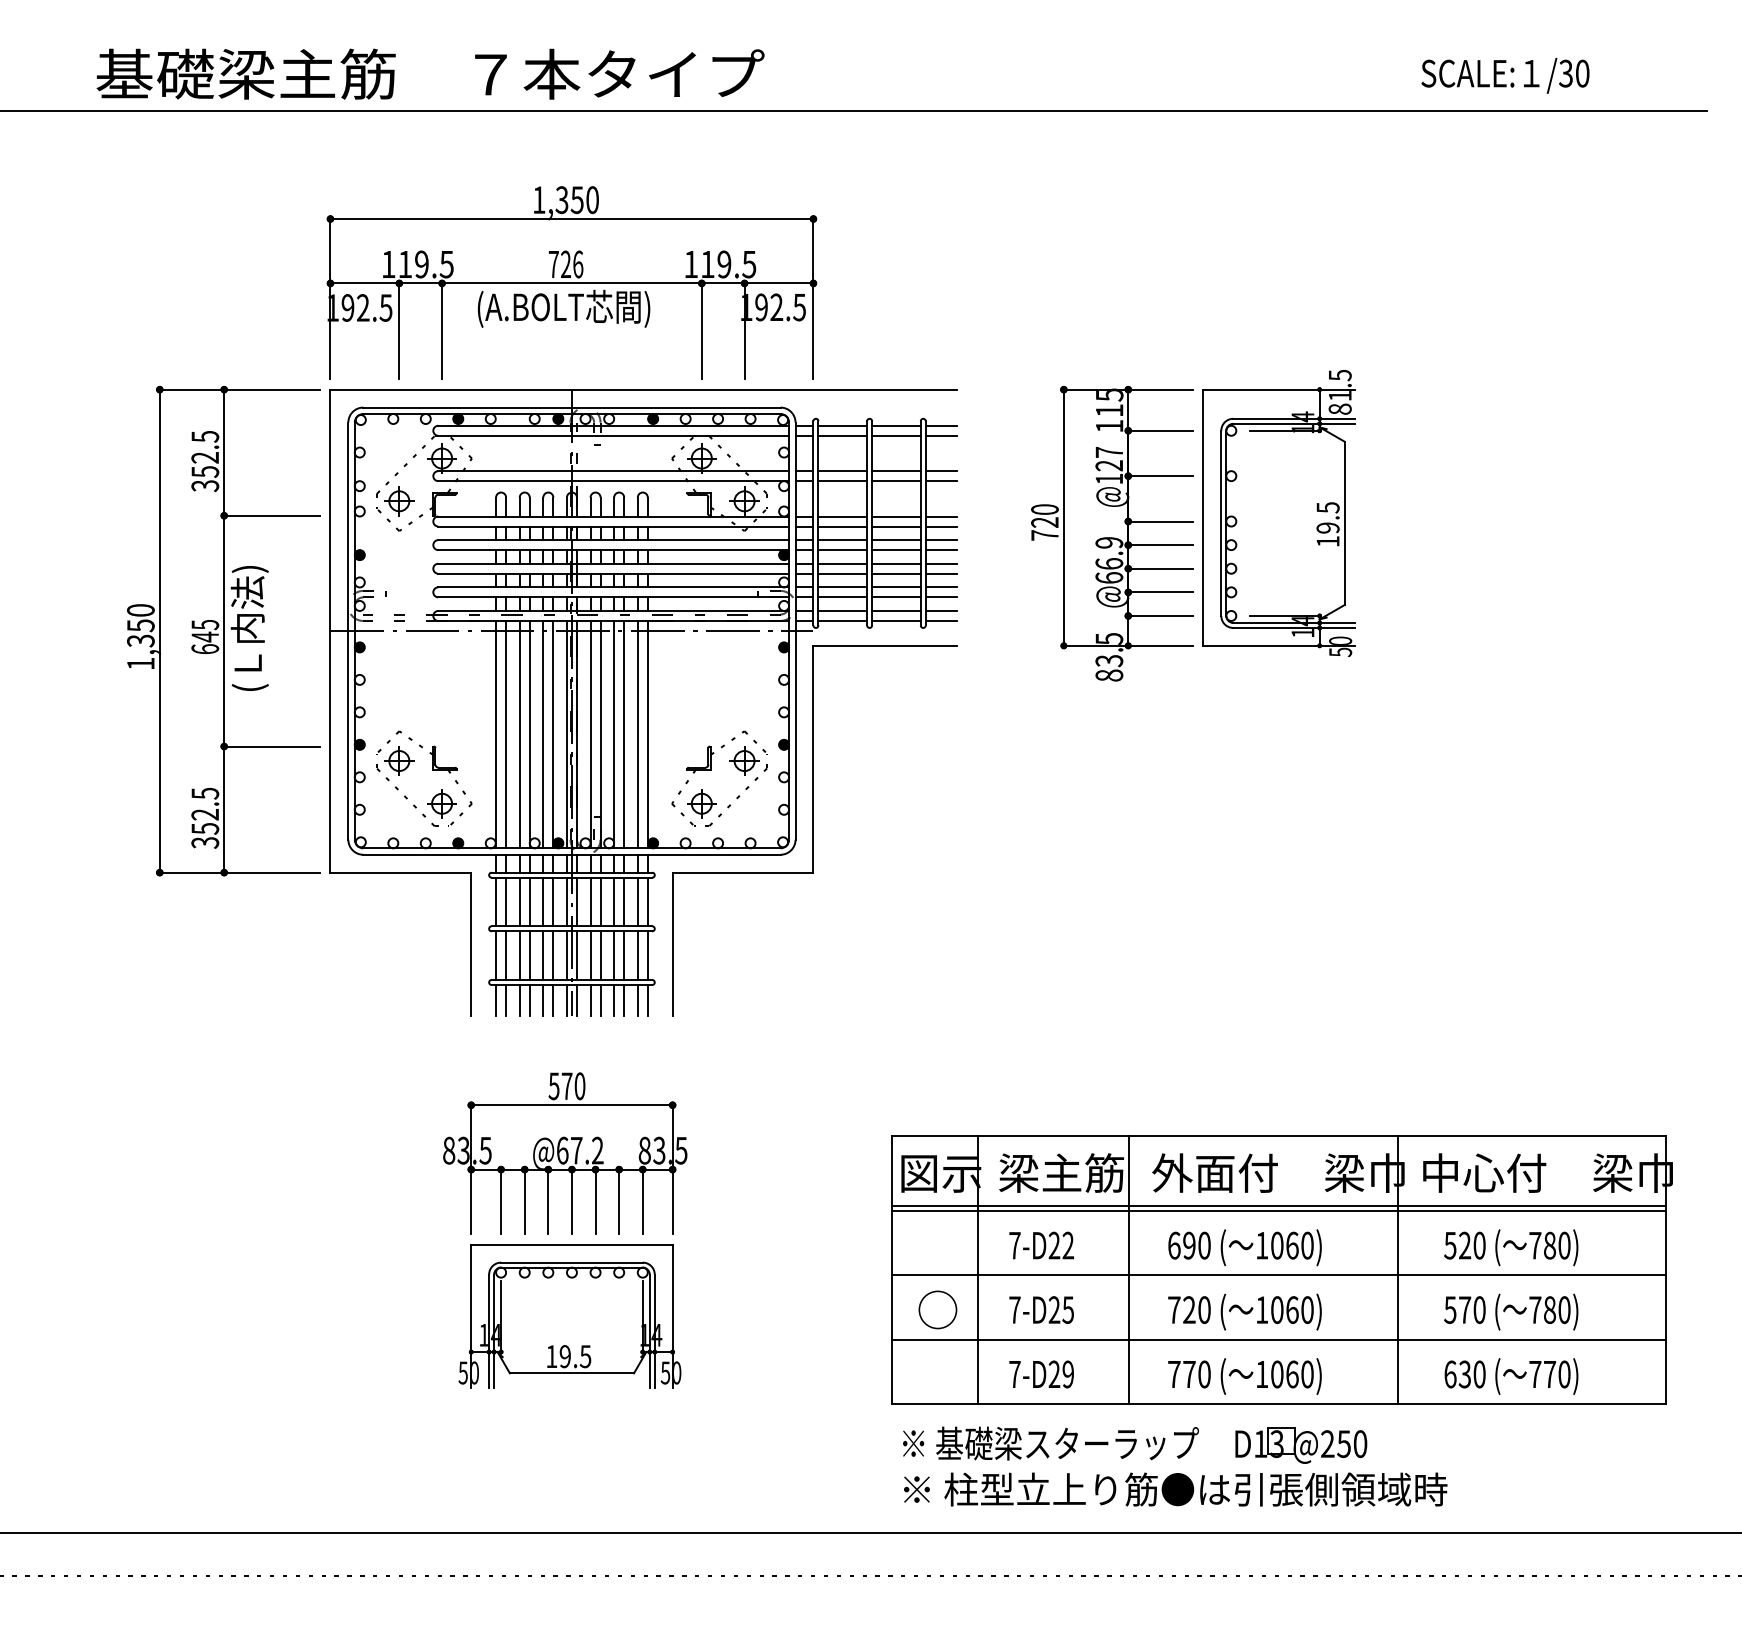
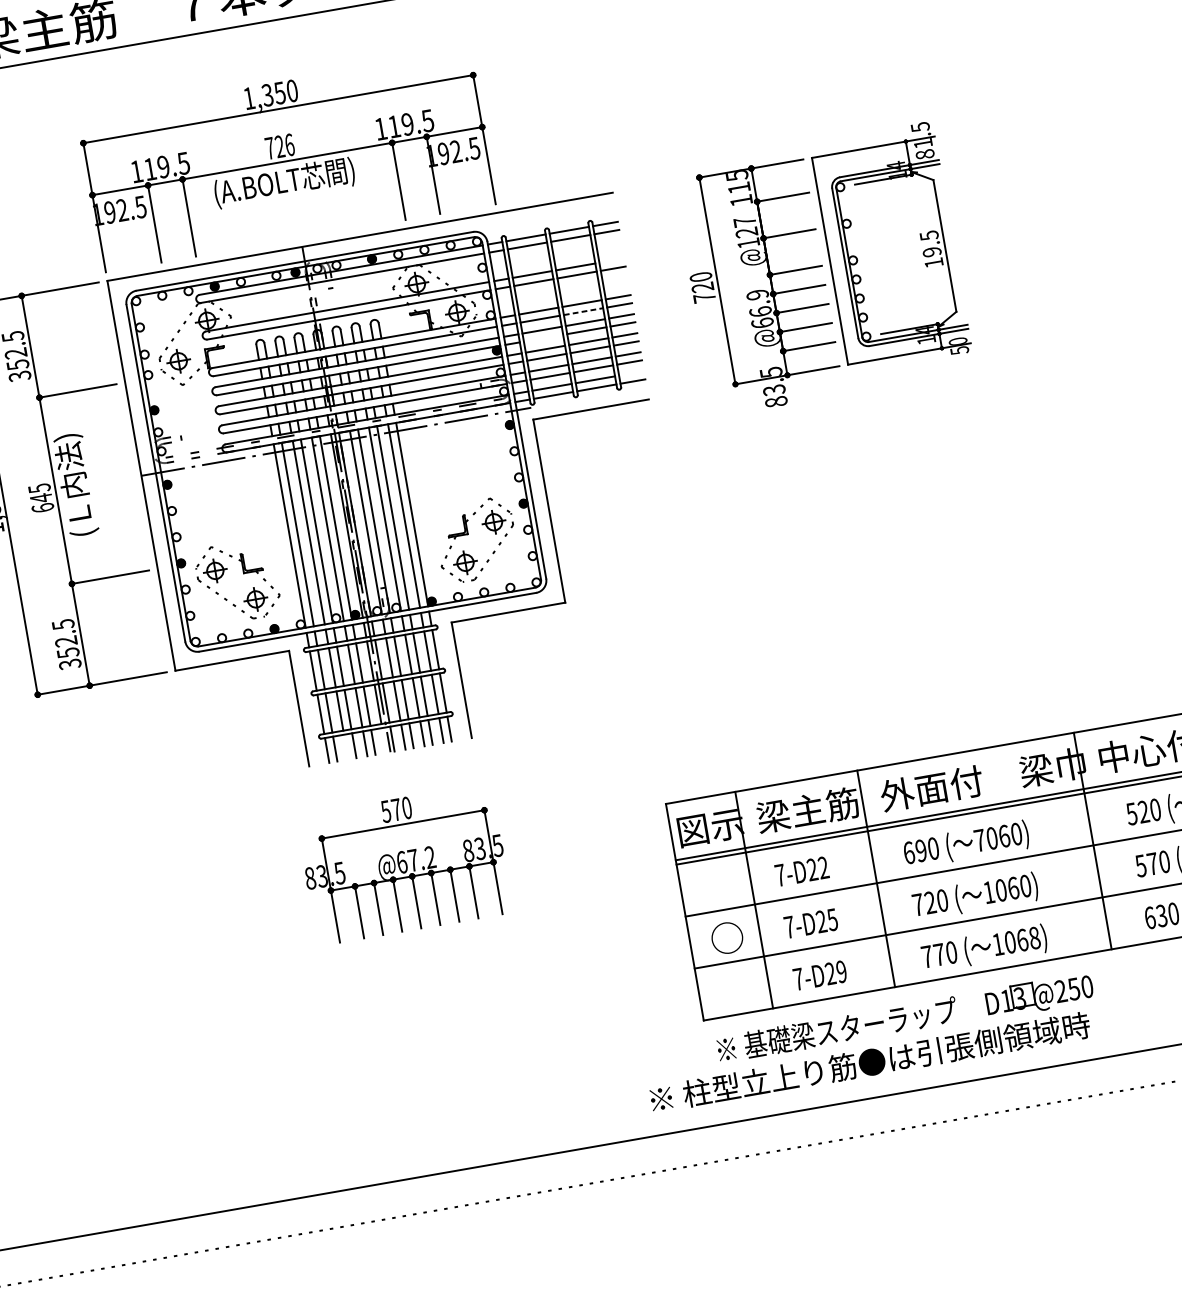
line: (940, 471) -> (611, 261), removed
line: (896, 526) -> (583, 311), solid -> dashed
line: (842, 550) -> (543, 338), removed
line: (940, 610) -> (630, 373), removed
line: (519, 1000) -> (346, 747), removed
line: (566, 1000) -> (383, 740), removed
text: (1262, 1245) -> (980, 840), 1060) -> 7060)
part: (569, 1316) -> (430, 995), removed
text: (1307, 1374) -> (1034, 938), 1060) -> 1068)
text: (1175, 1489) -> (870, 1062), moved

